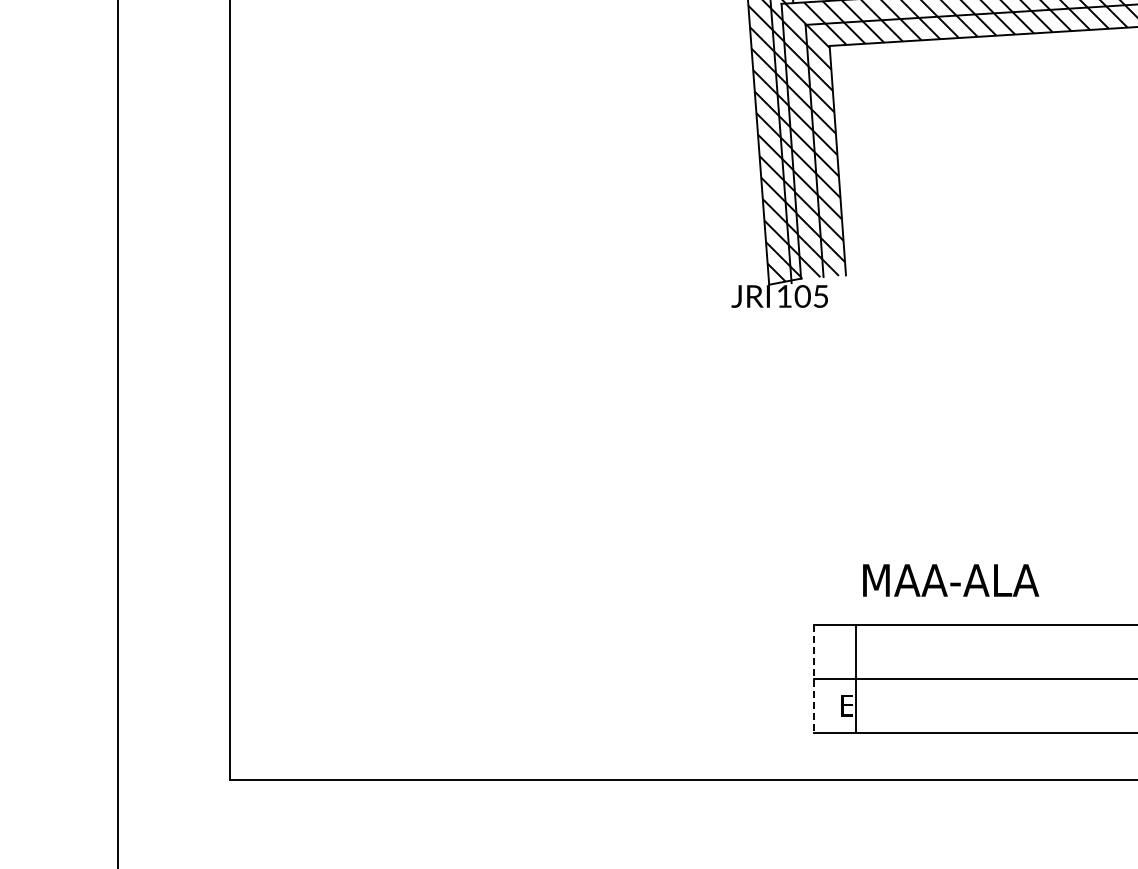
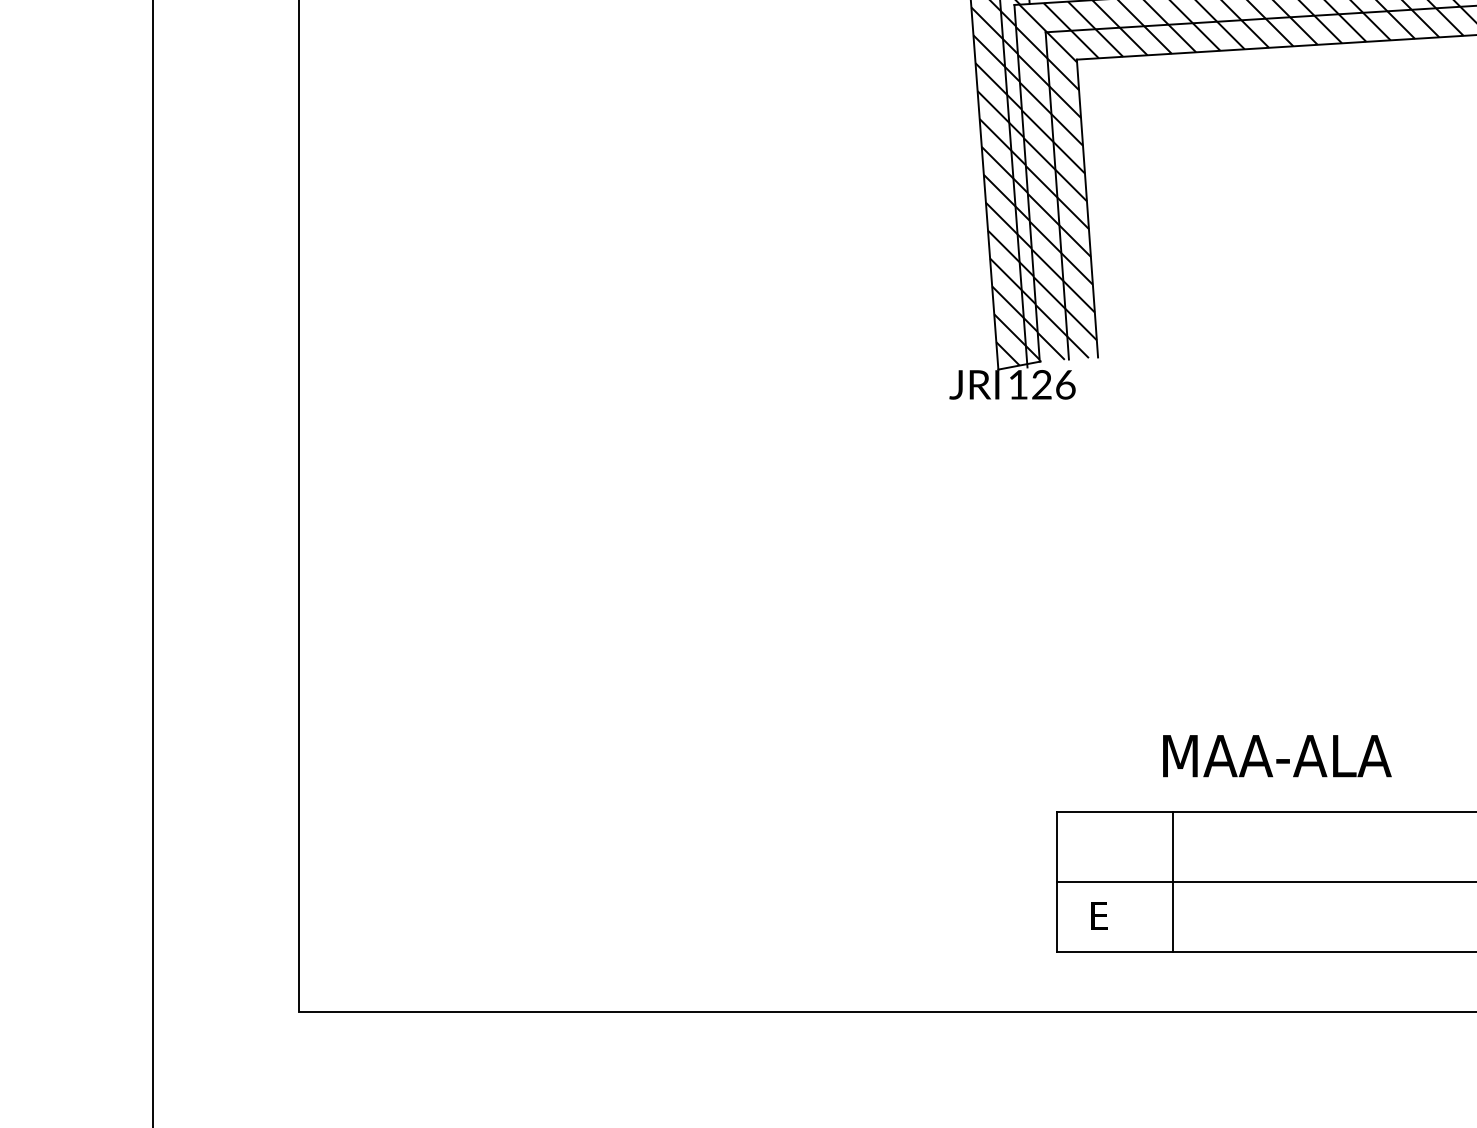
text: (811, 296) -> (1053, 384), 105 -> 126
text: (951, 580) -> (1277, 756), moved
line: (814, 679) -> (1057, 882), dashed -> solid
line: (856, 679) -> (1174, 882), moved

